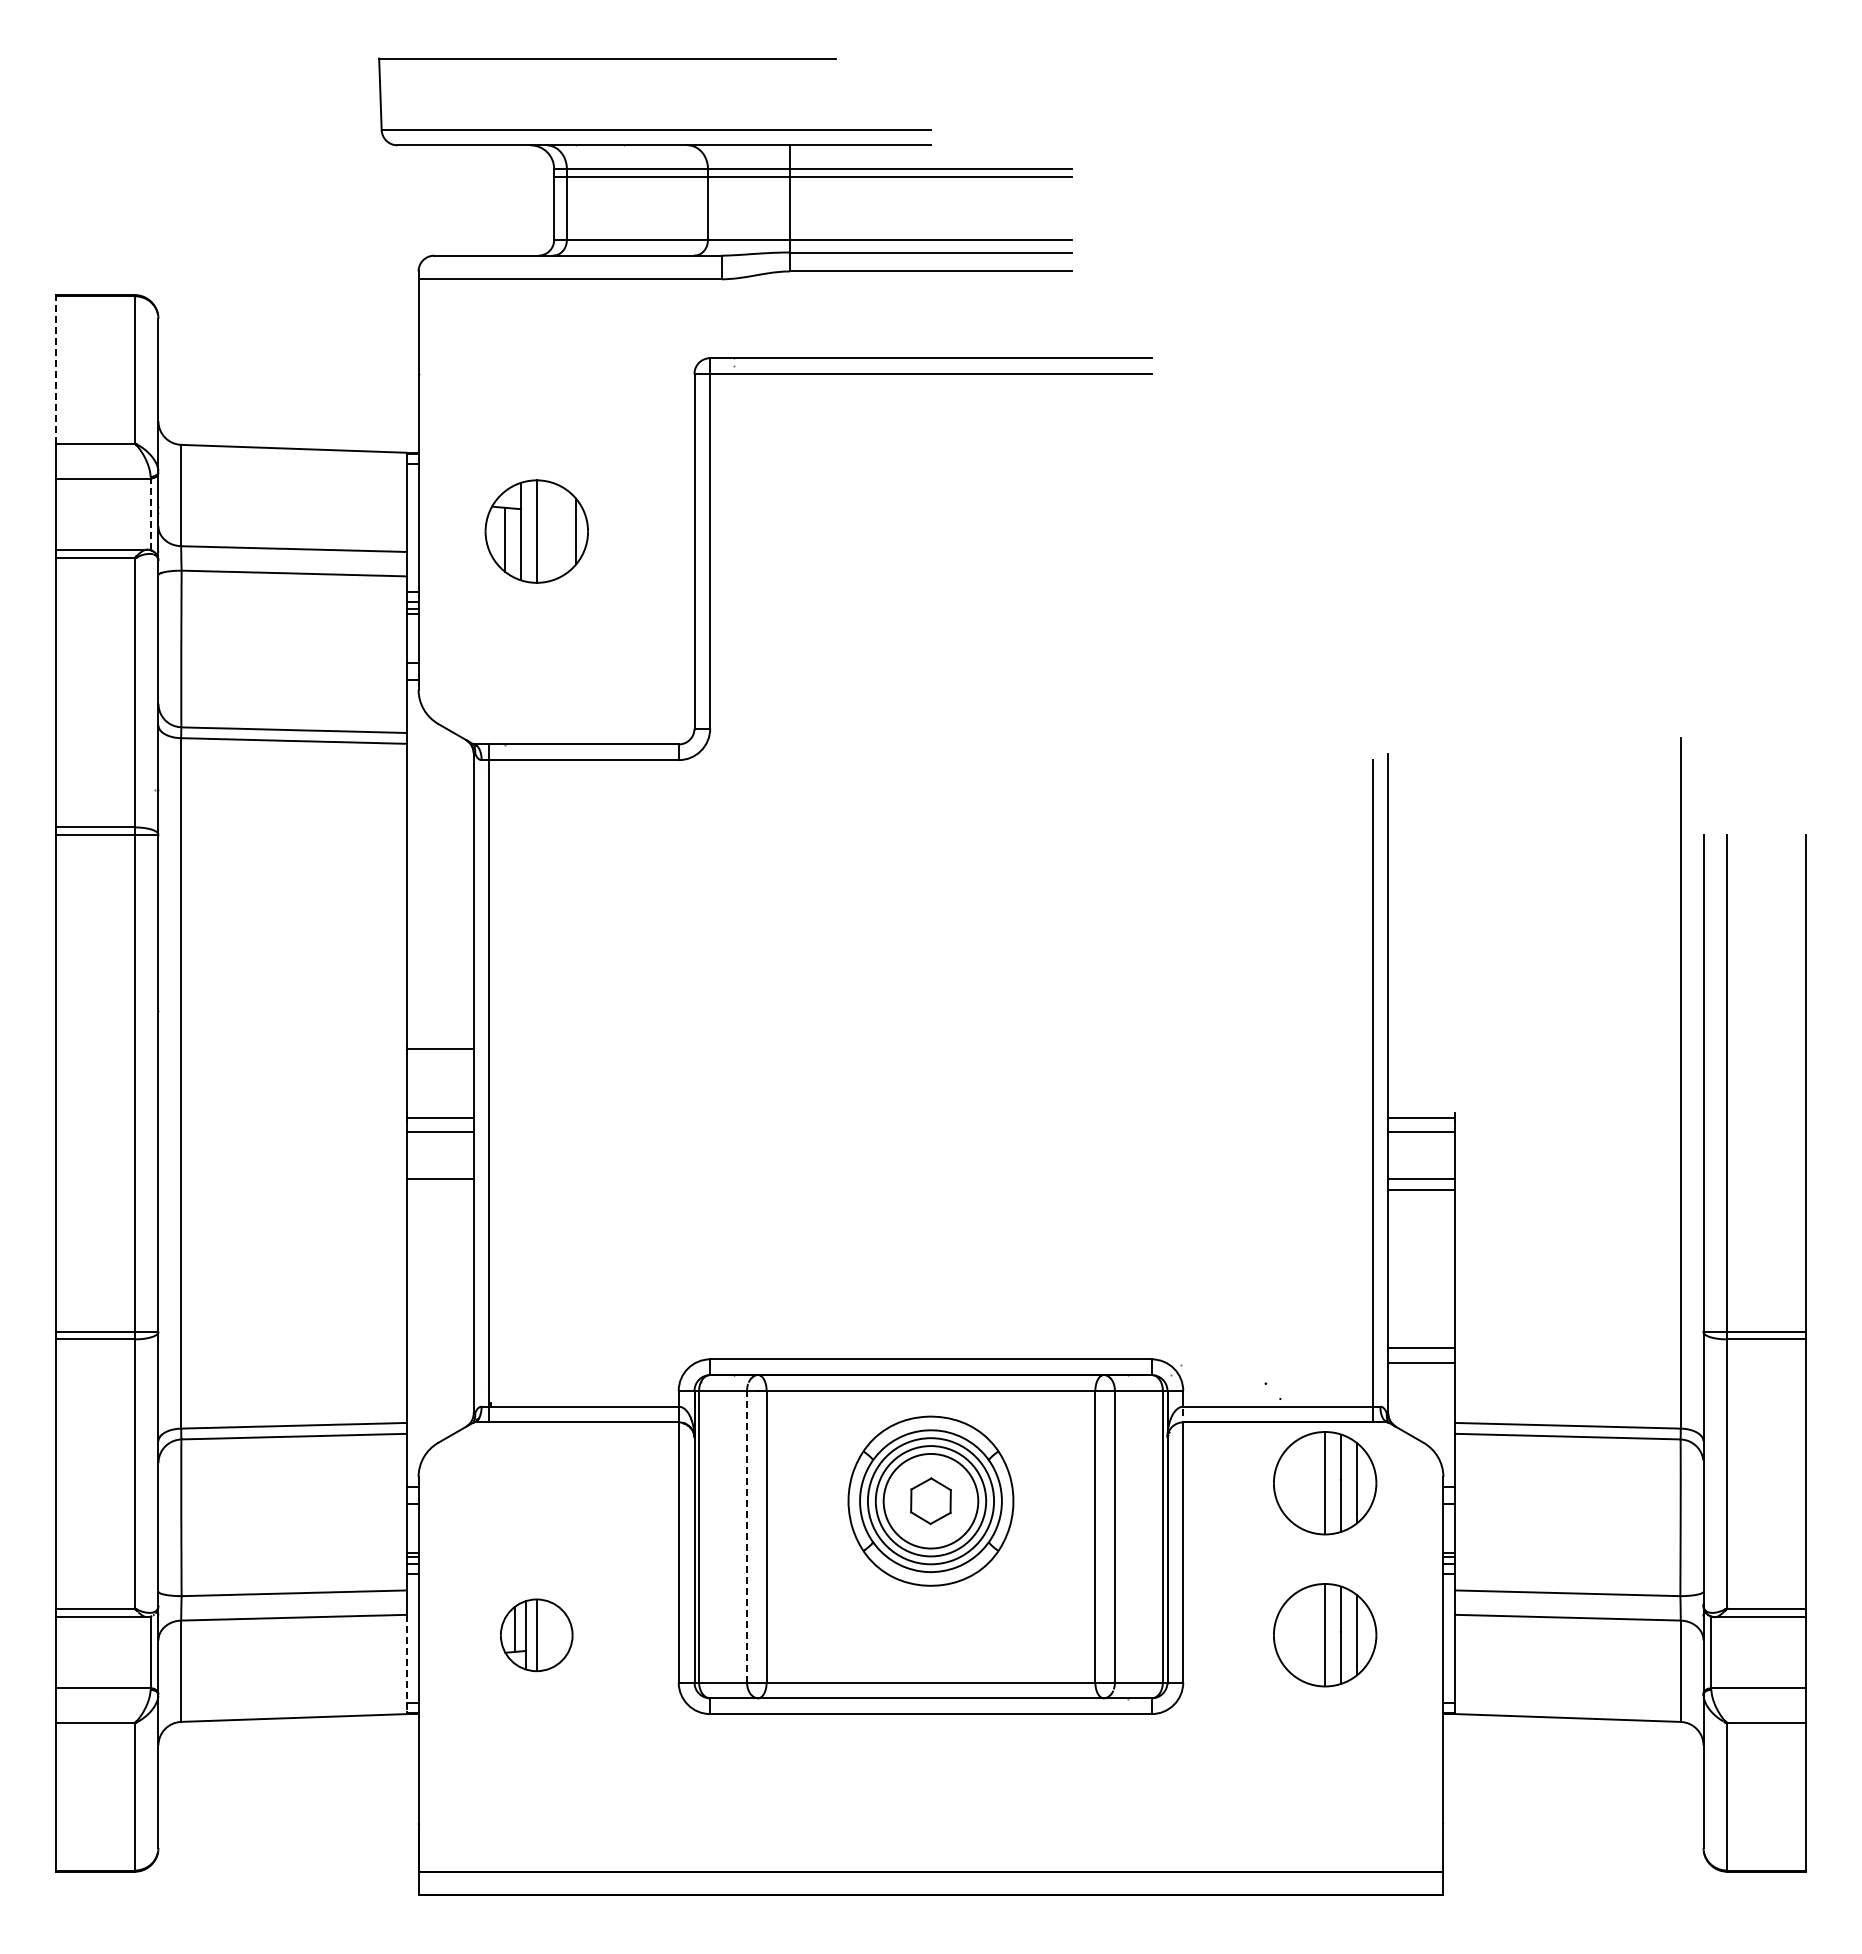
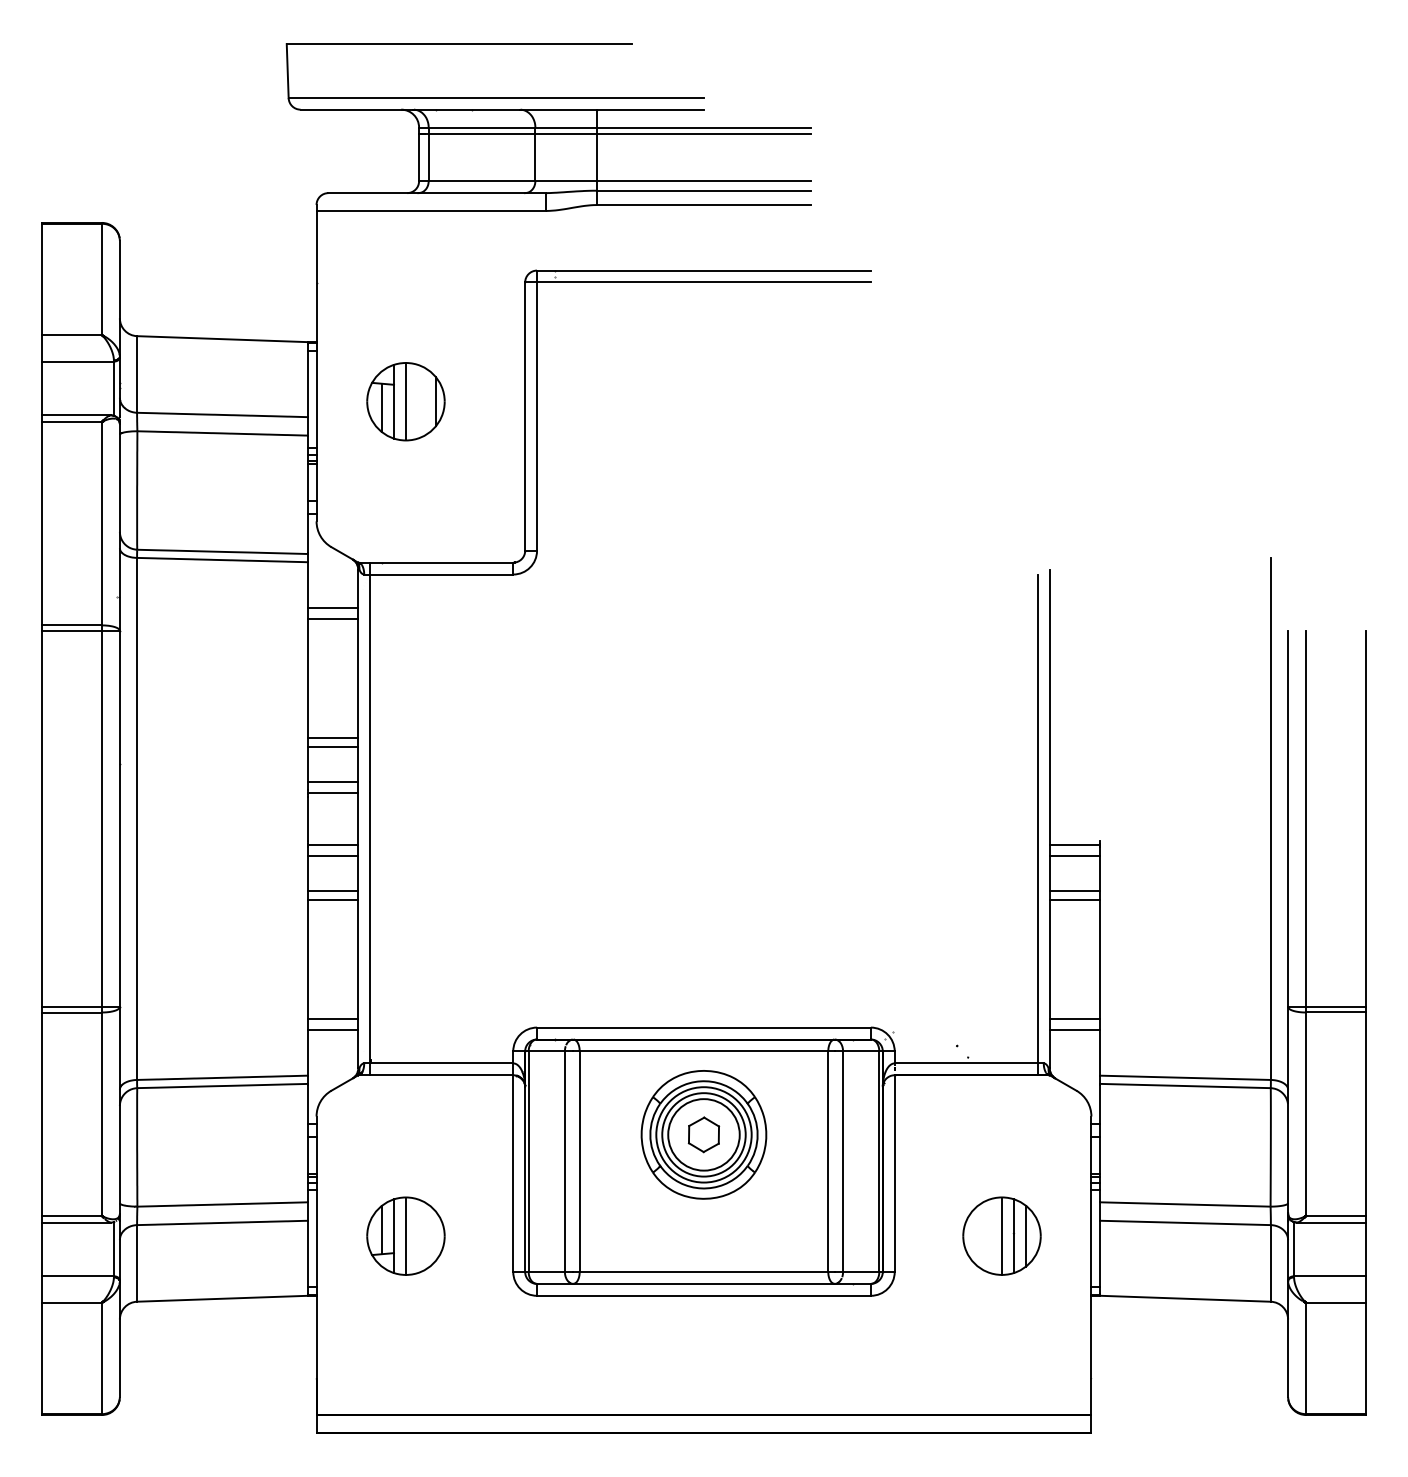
line: (55, 369) -> (42, 279), dashed -> solid
line: (150, 514) -> (113, 388), dashed -> solid
line: (439, 803) -> (332, 607), added
line: (439, 818) -> (332, 618), added
line: (439, 976) -> (332, 738), added
line: (439, 987) -> (332, 746), added
line: (439, 1034) -> (332, 781), added
line: (439, 1190) -> (332, 899), added
line: (439, 1347) -> (332, 1018), added
line: (439, 1362) -> (332, 1029), added
part: (1325, 1483) -> (1002, 1121), removed
line: (747, 1536) -> (565, 1161), dashed -> solid
part: (536, 1635) -> (405, 1236), size x1.43
line: (406, 1663) -> (307, 1257), dashed -> solid

